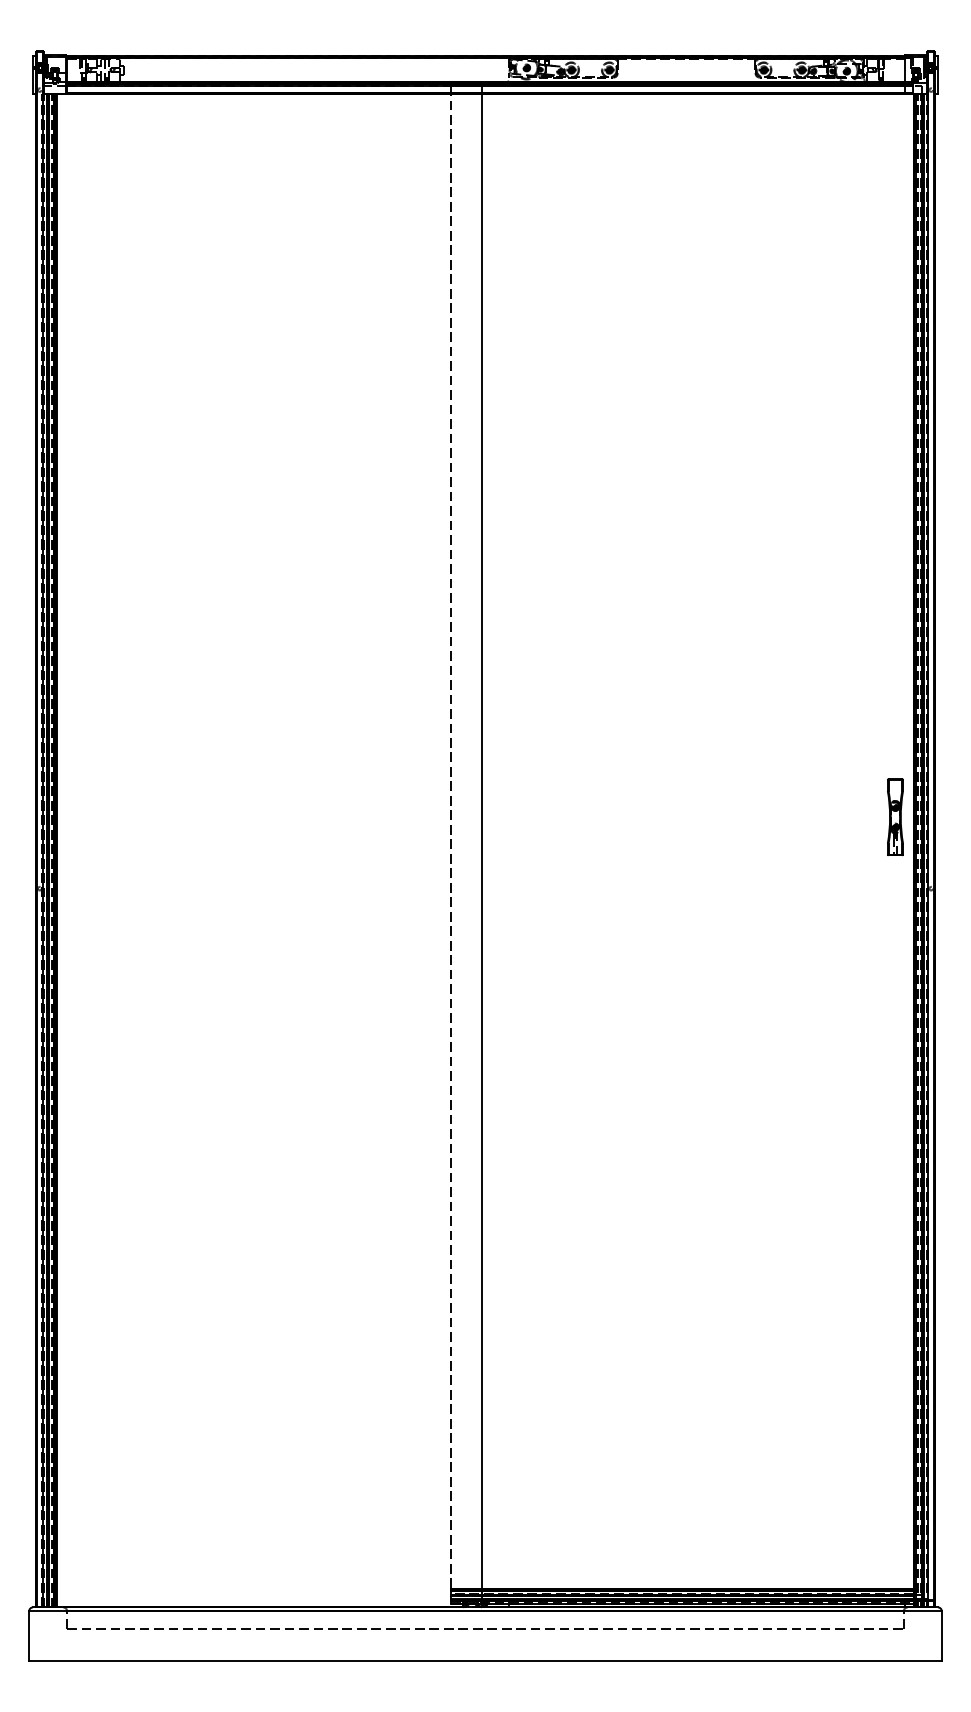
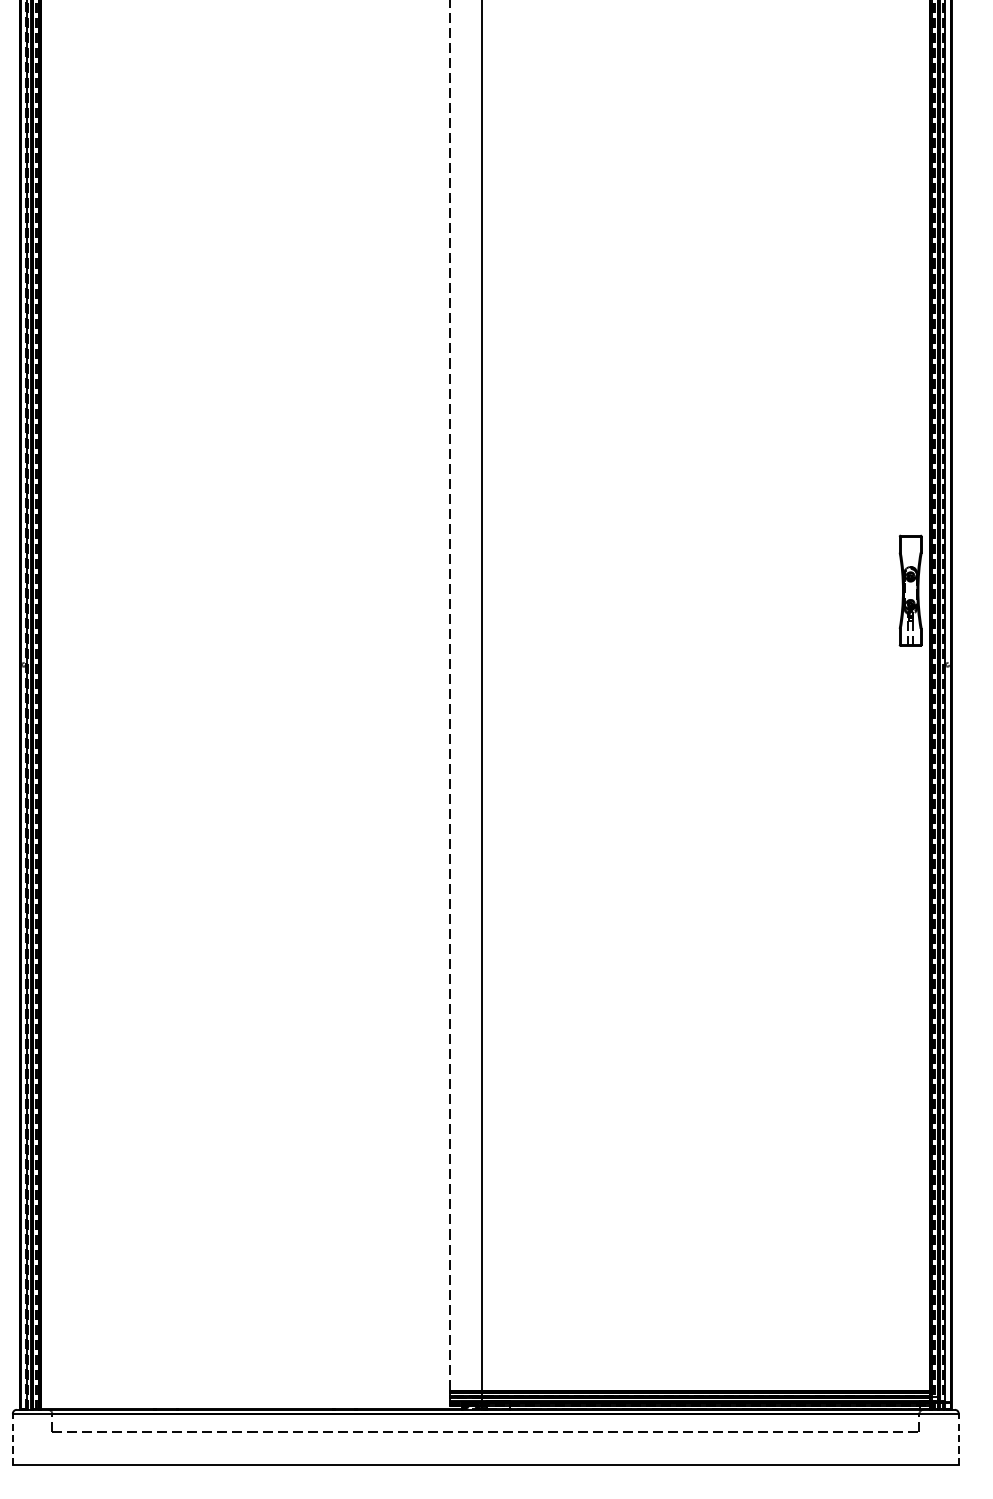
part: (895, 817) -> (910, 591), size x1.4
line: (29, 1635) -> (13, 1438), solid -> dashed
line: (941, 1635) -> (958, 1438), solid -> dashed

